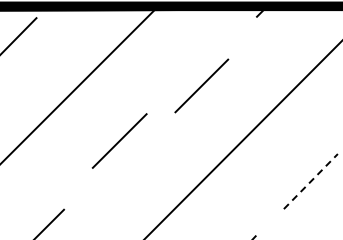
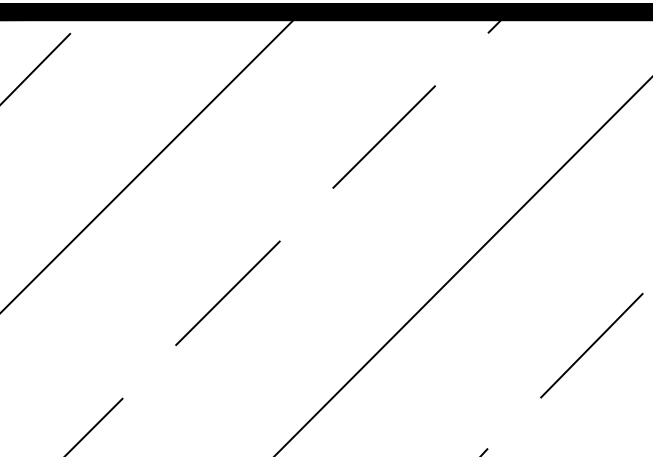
line: (201, 85) -> (383, 136), moved
line: (119, 140) -> (227, 292), moved
line: (310, 181) -> (591, 345), dashed -> solid

